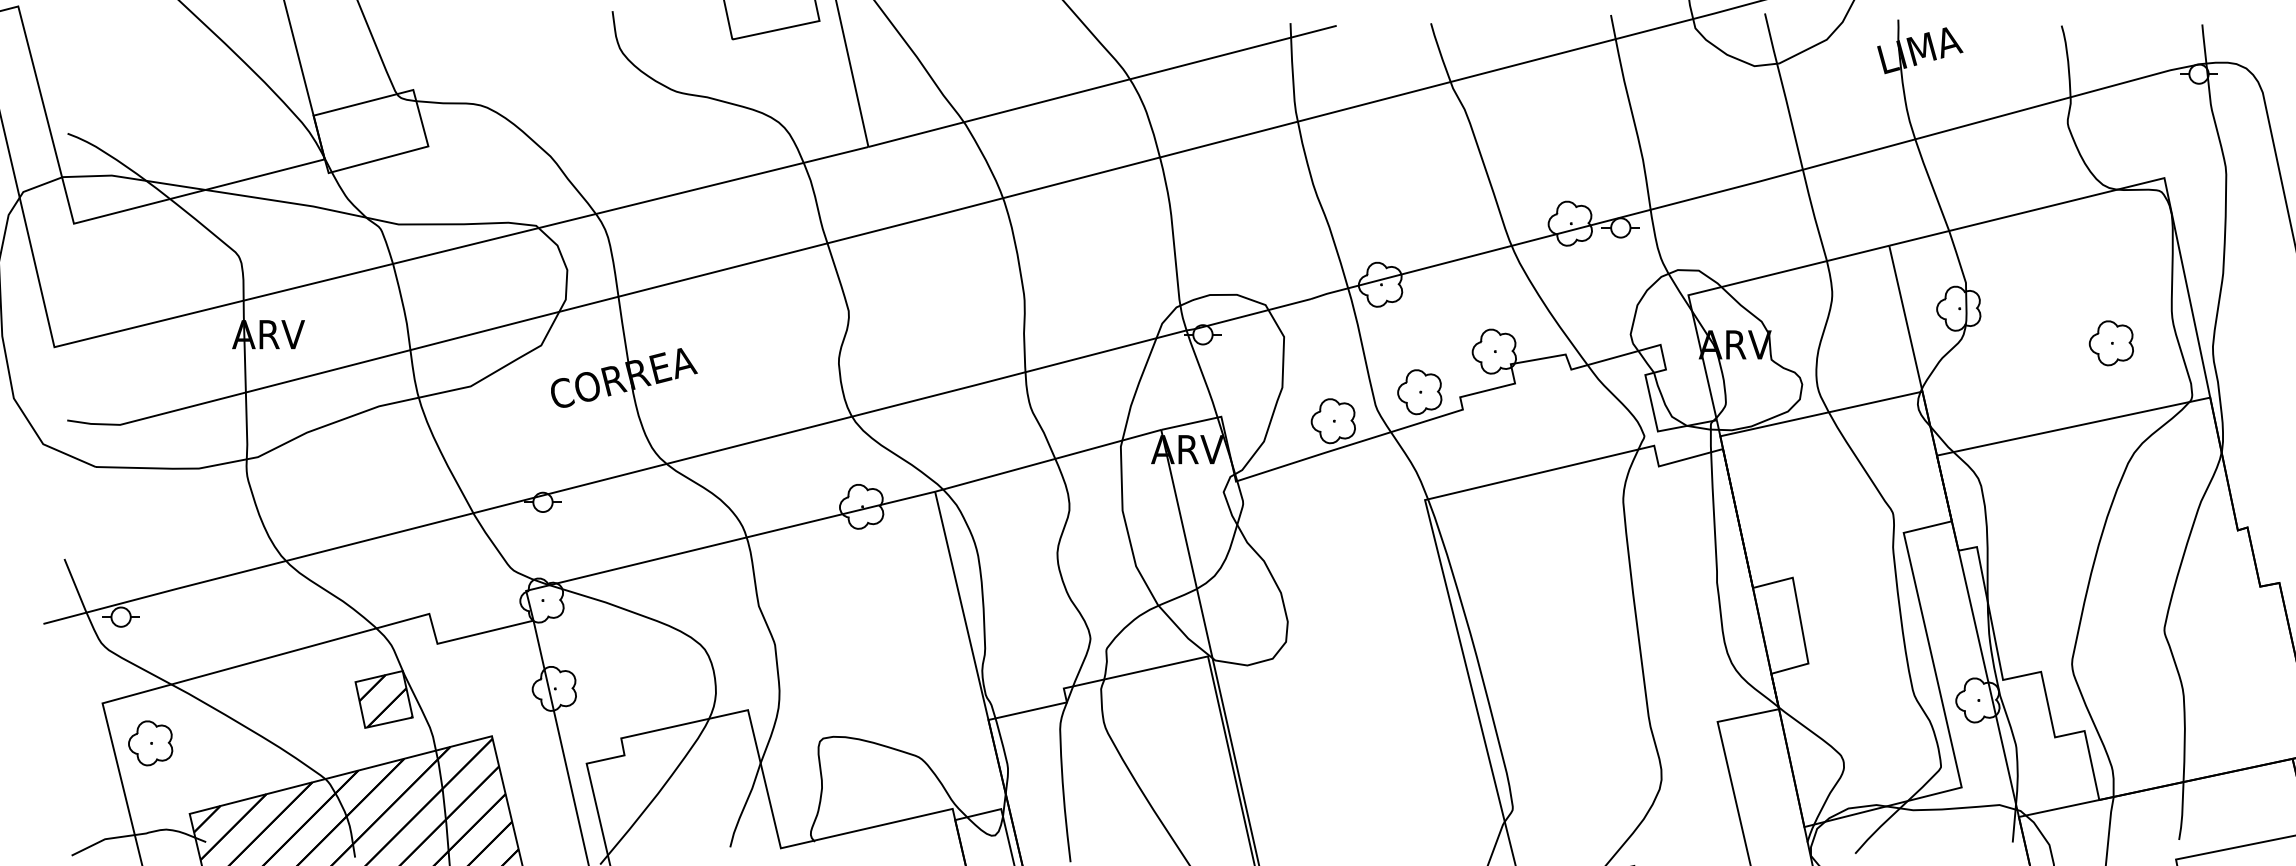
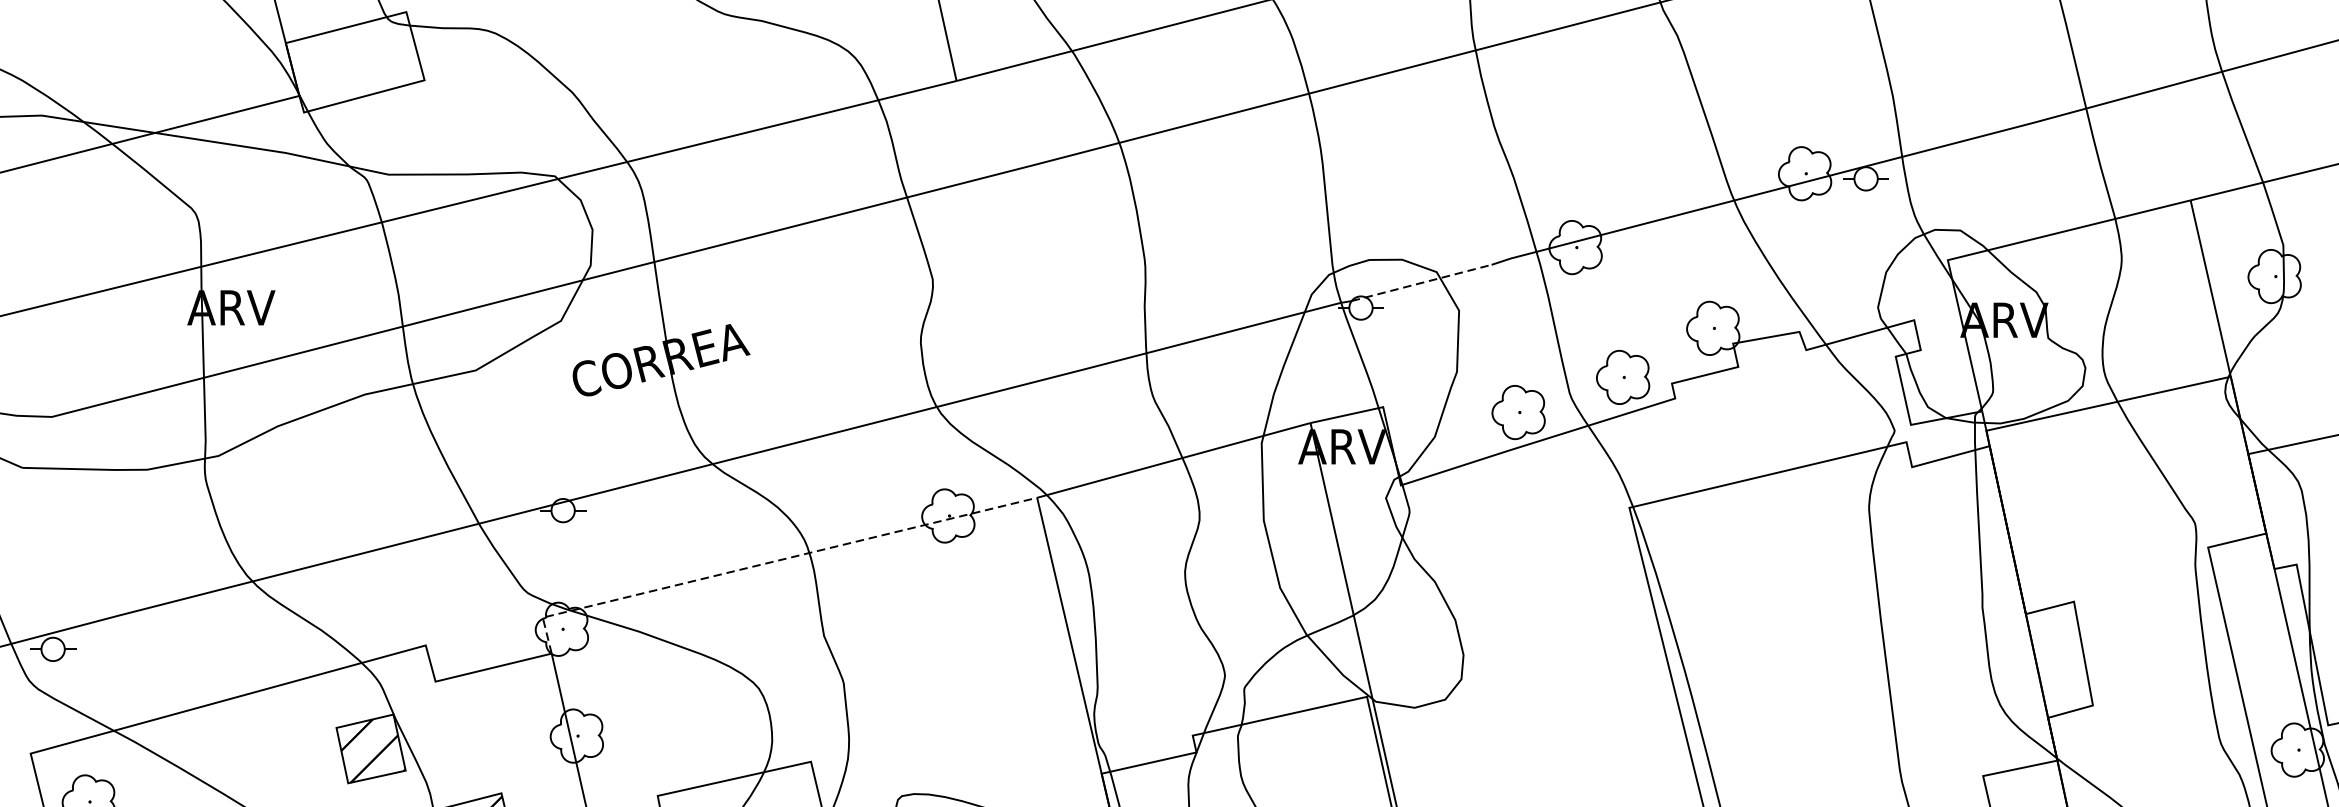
line: (1253, 314) -> (1422, 283), solid -> dashed
line: (715, 544) -> (771, 561), solid -> dashed

